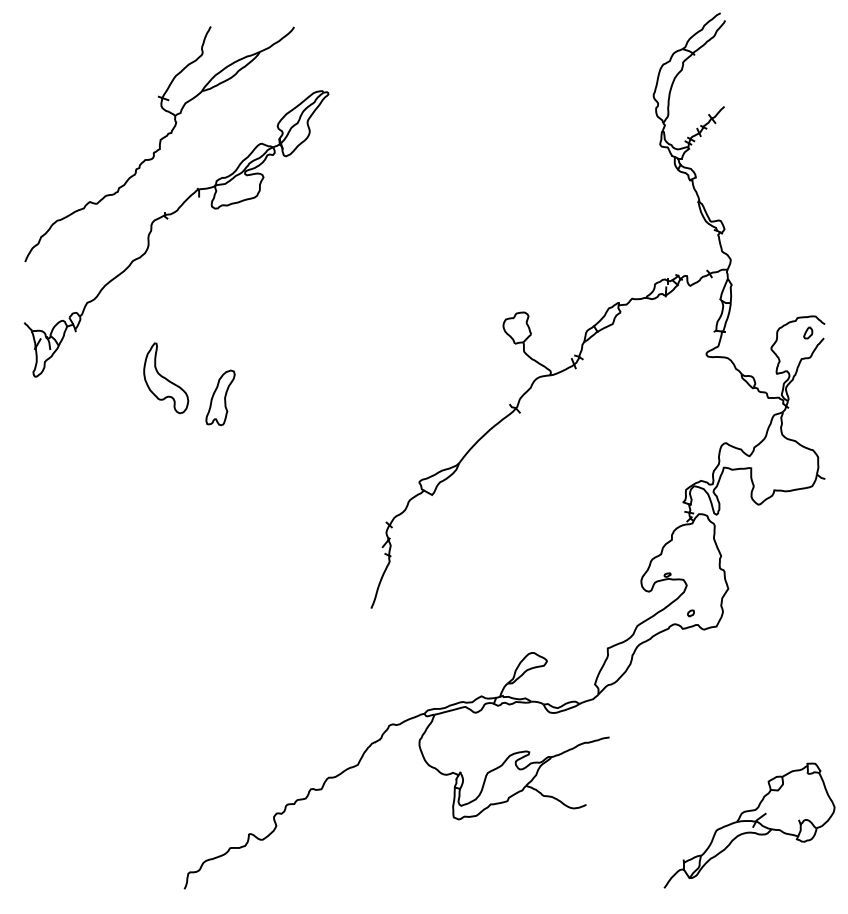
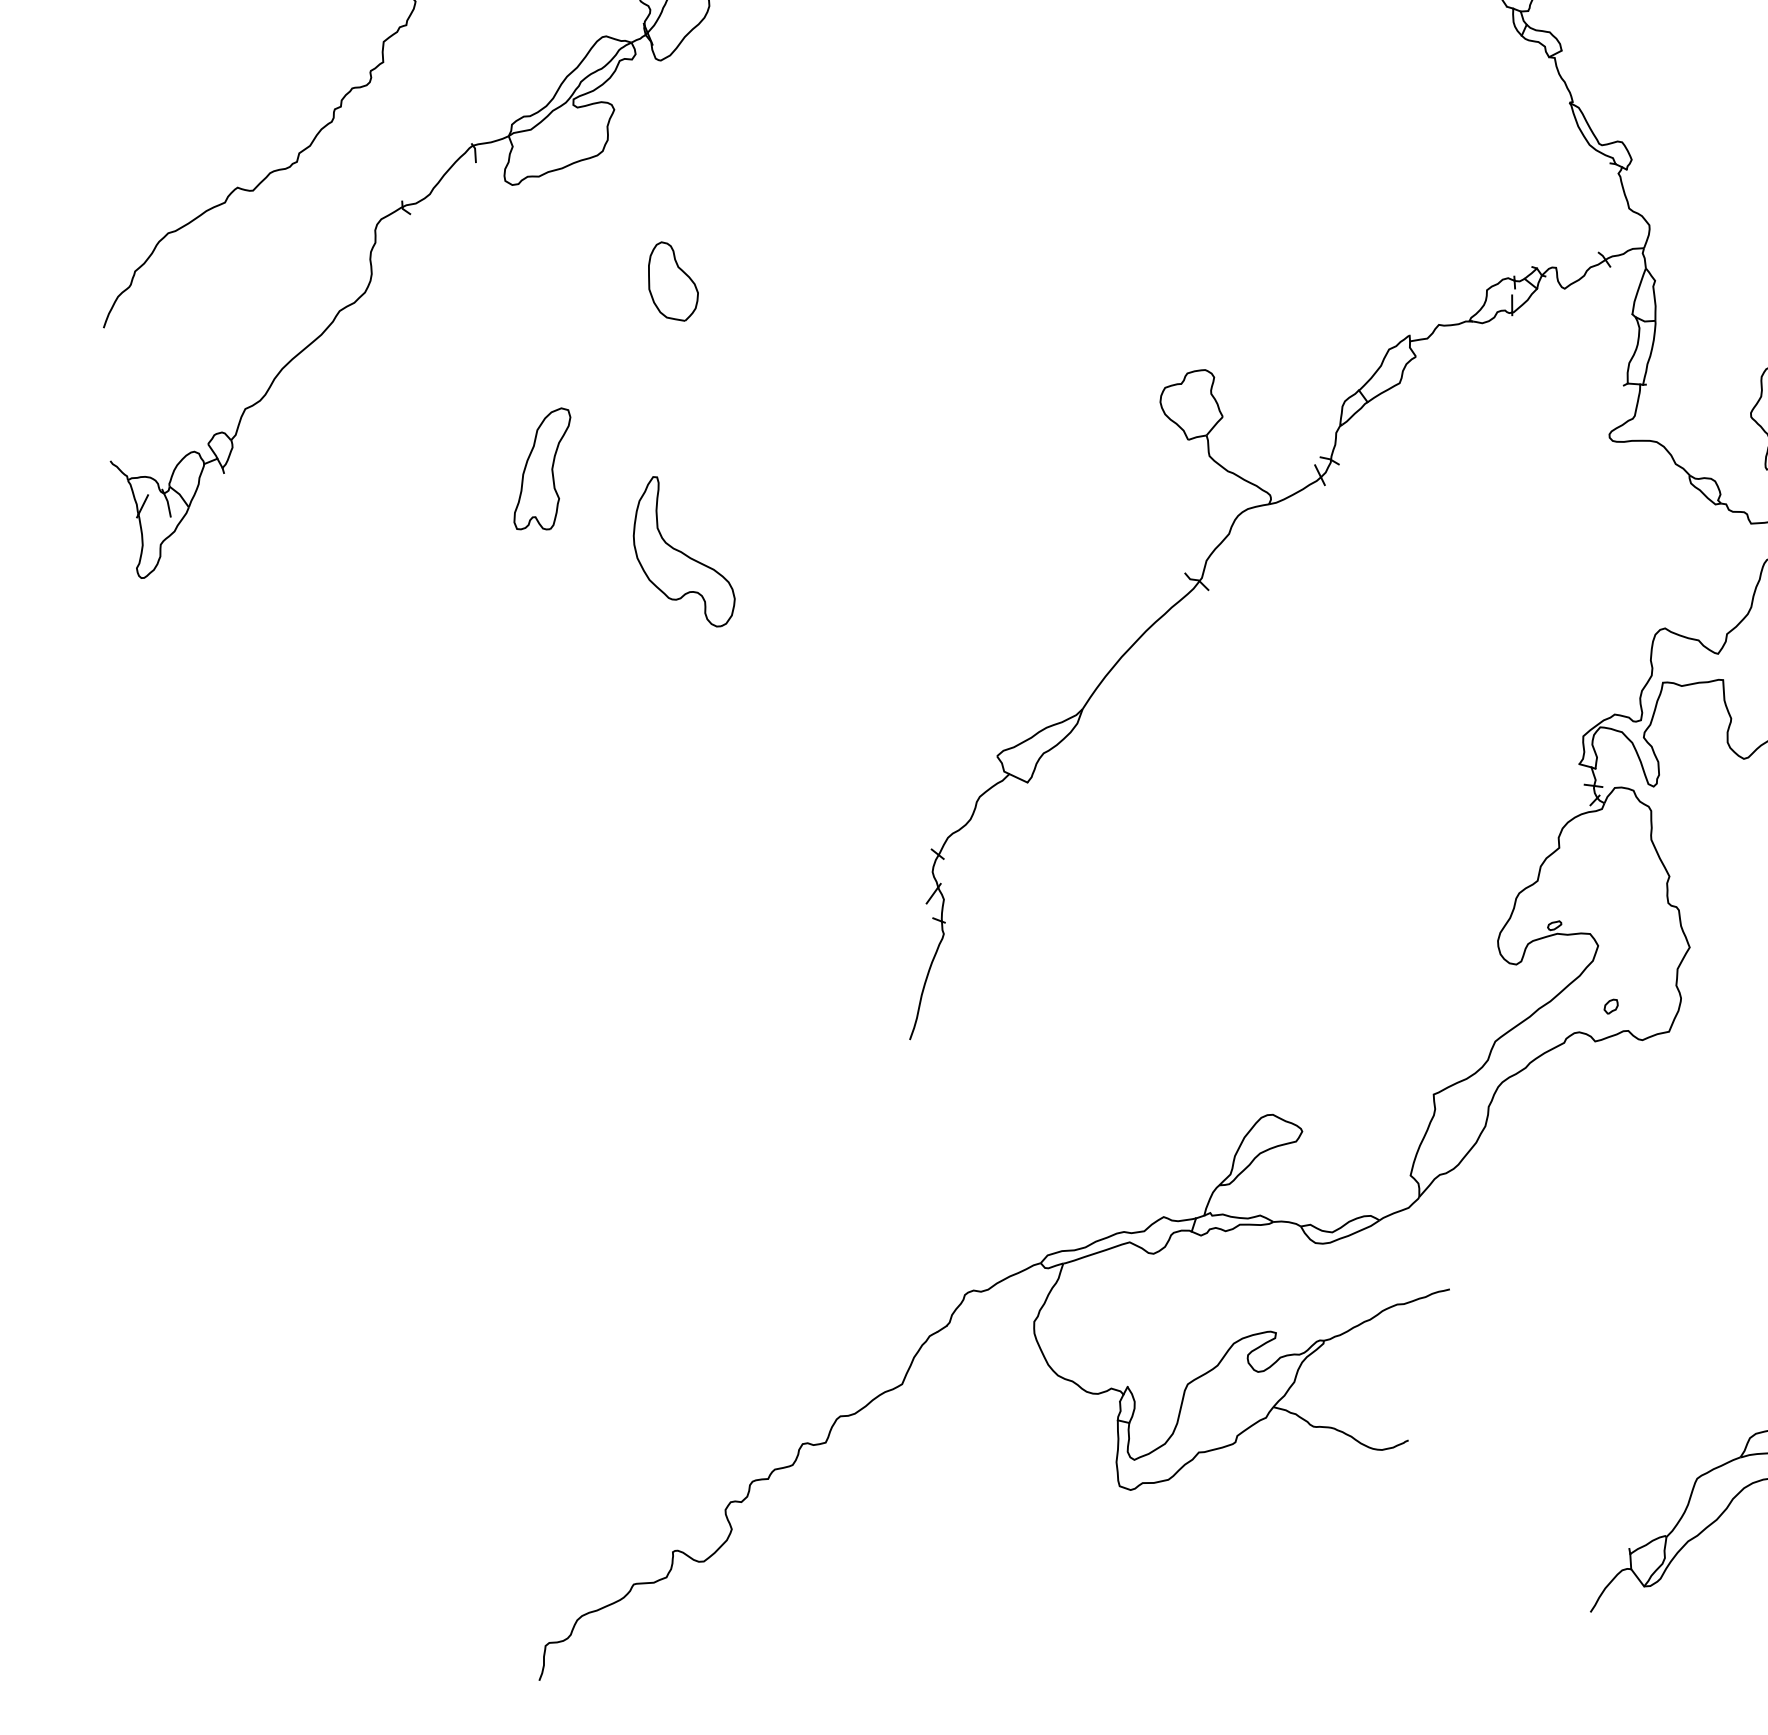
part: (285, 257) -> (673, 282), added
part: (166, 378) -> (683, 552), moved
part: (220, 397) -> (542, 468), moved

